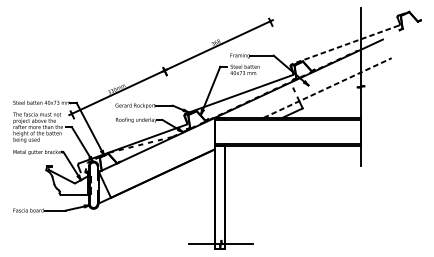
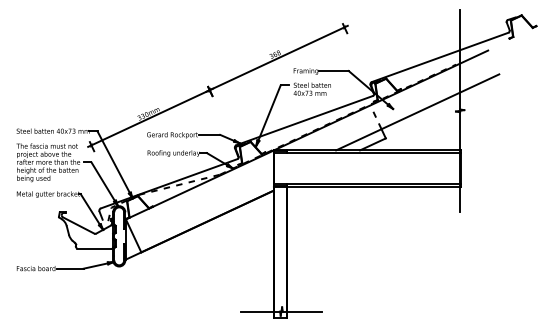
line: (345, 44) -> (440, 57), dashed -> solid
line: (327, 88) -> (417, 112), dashed -> solid

